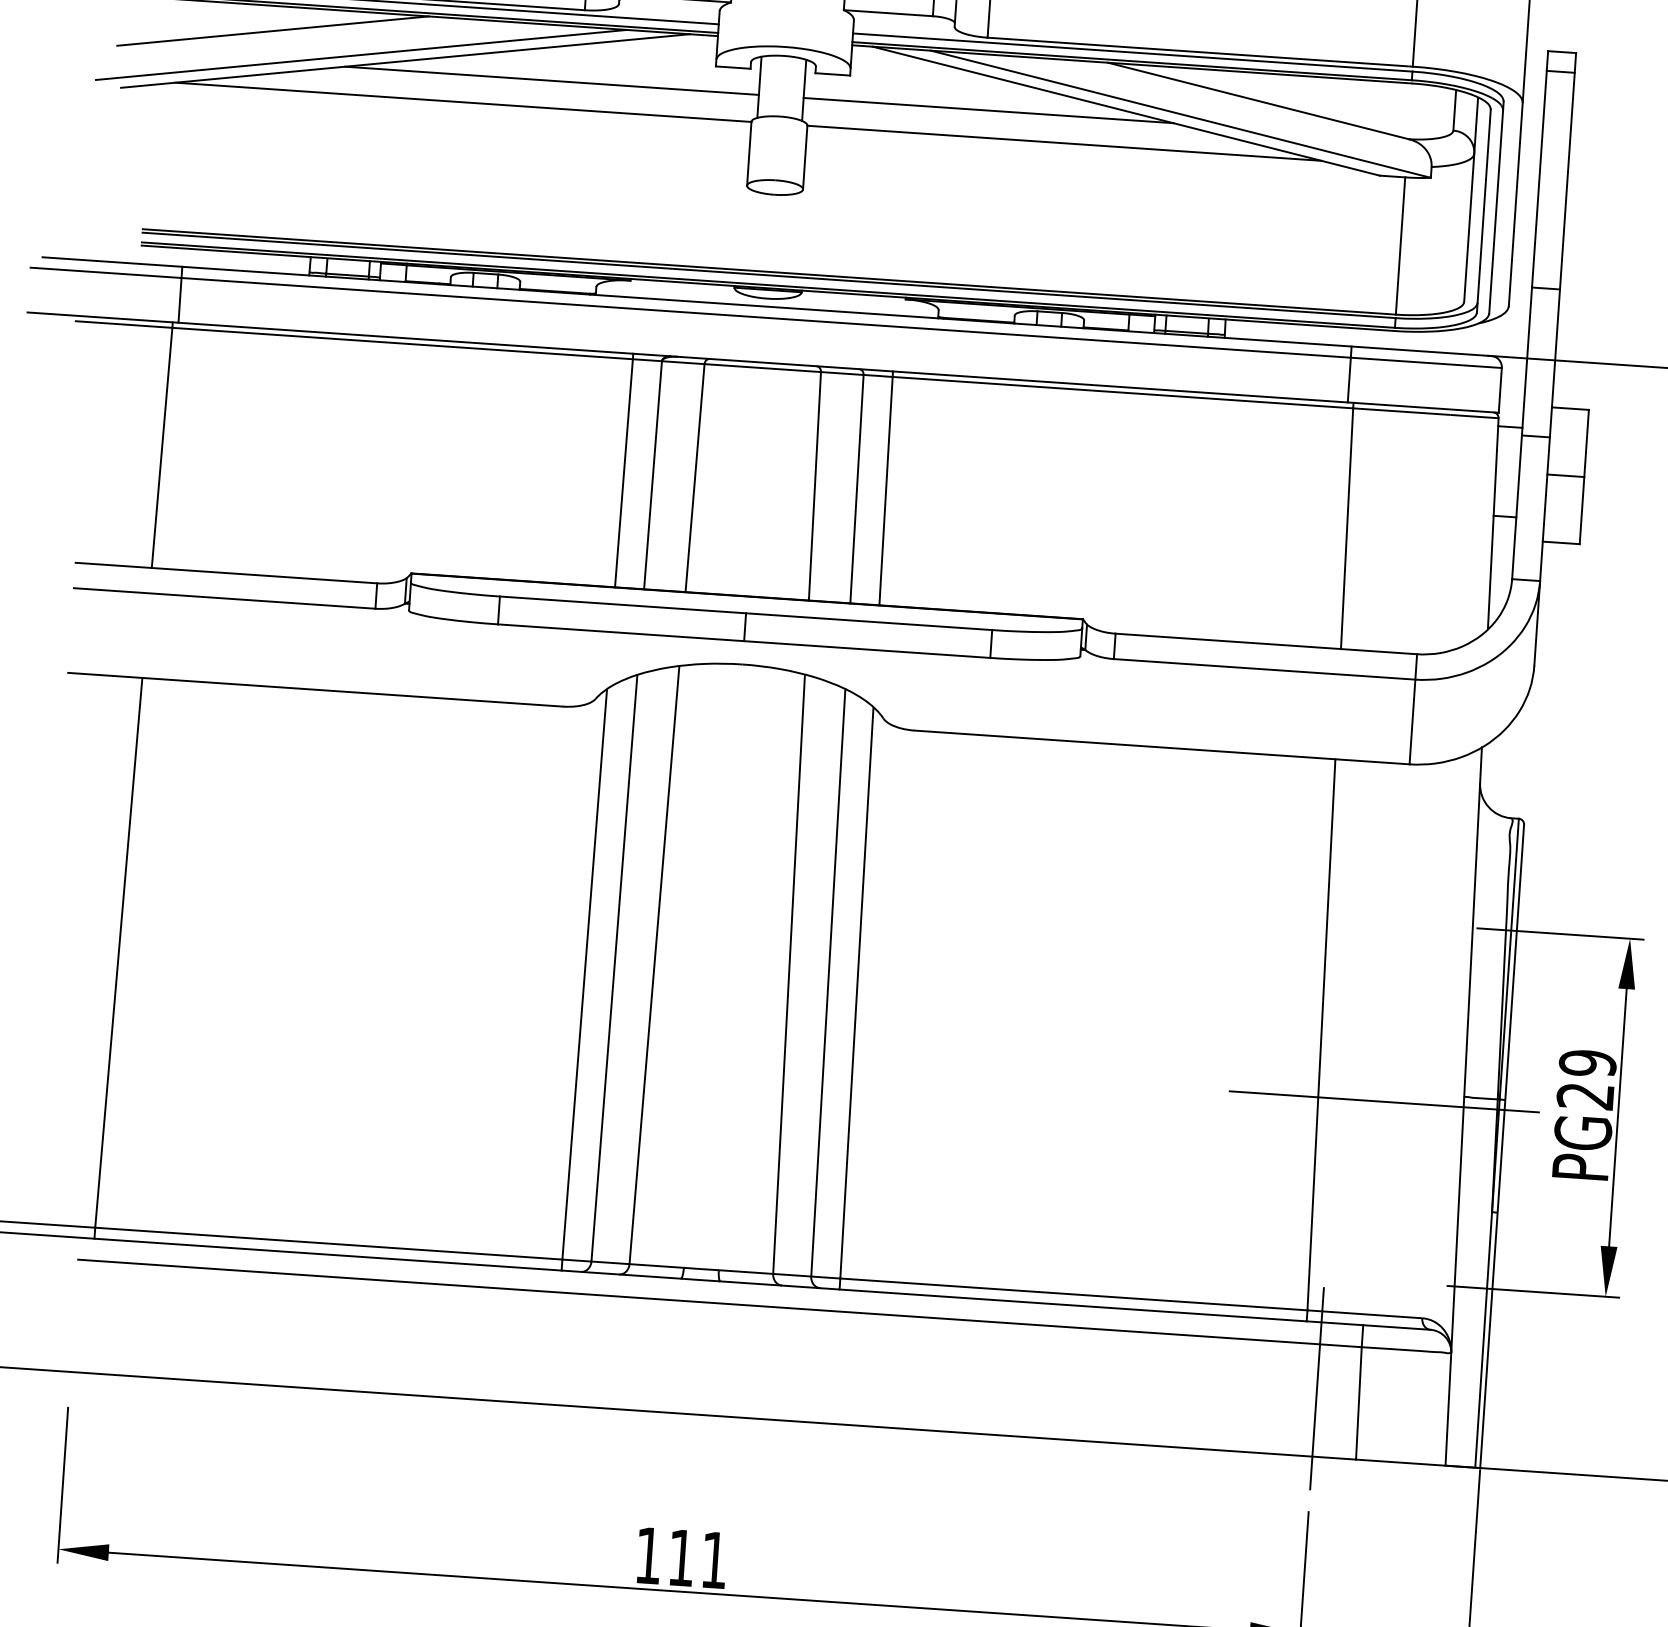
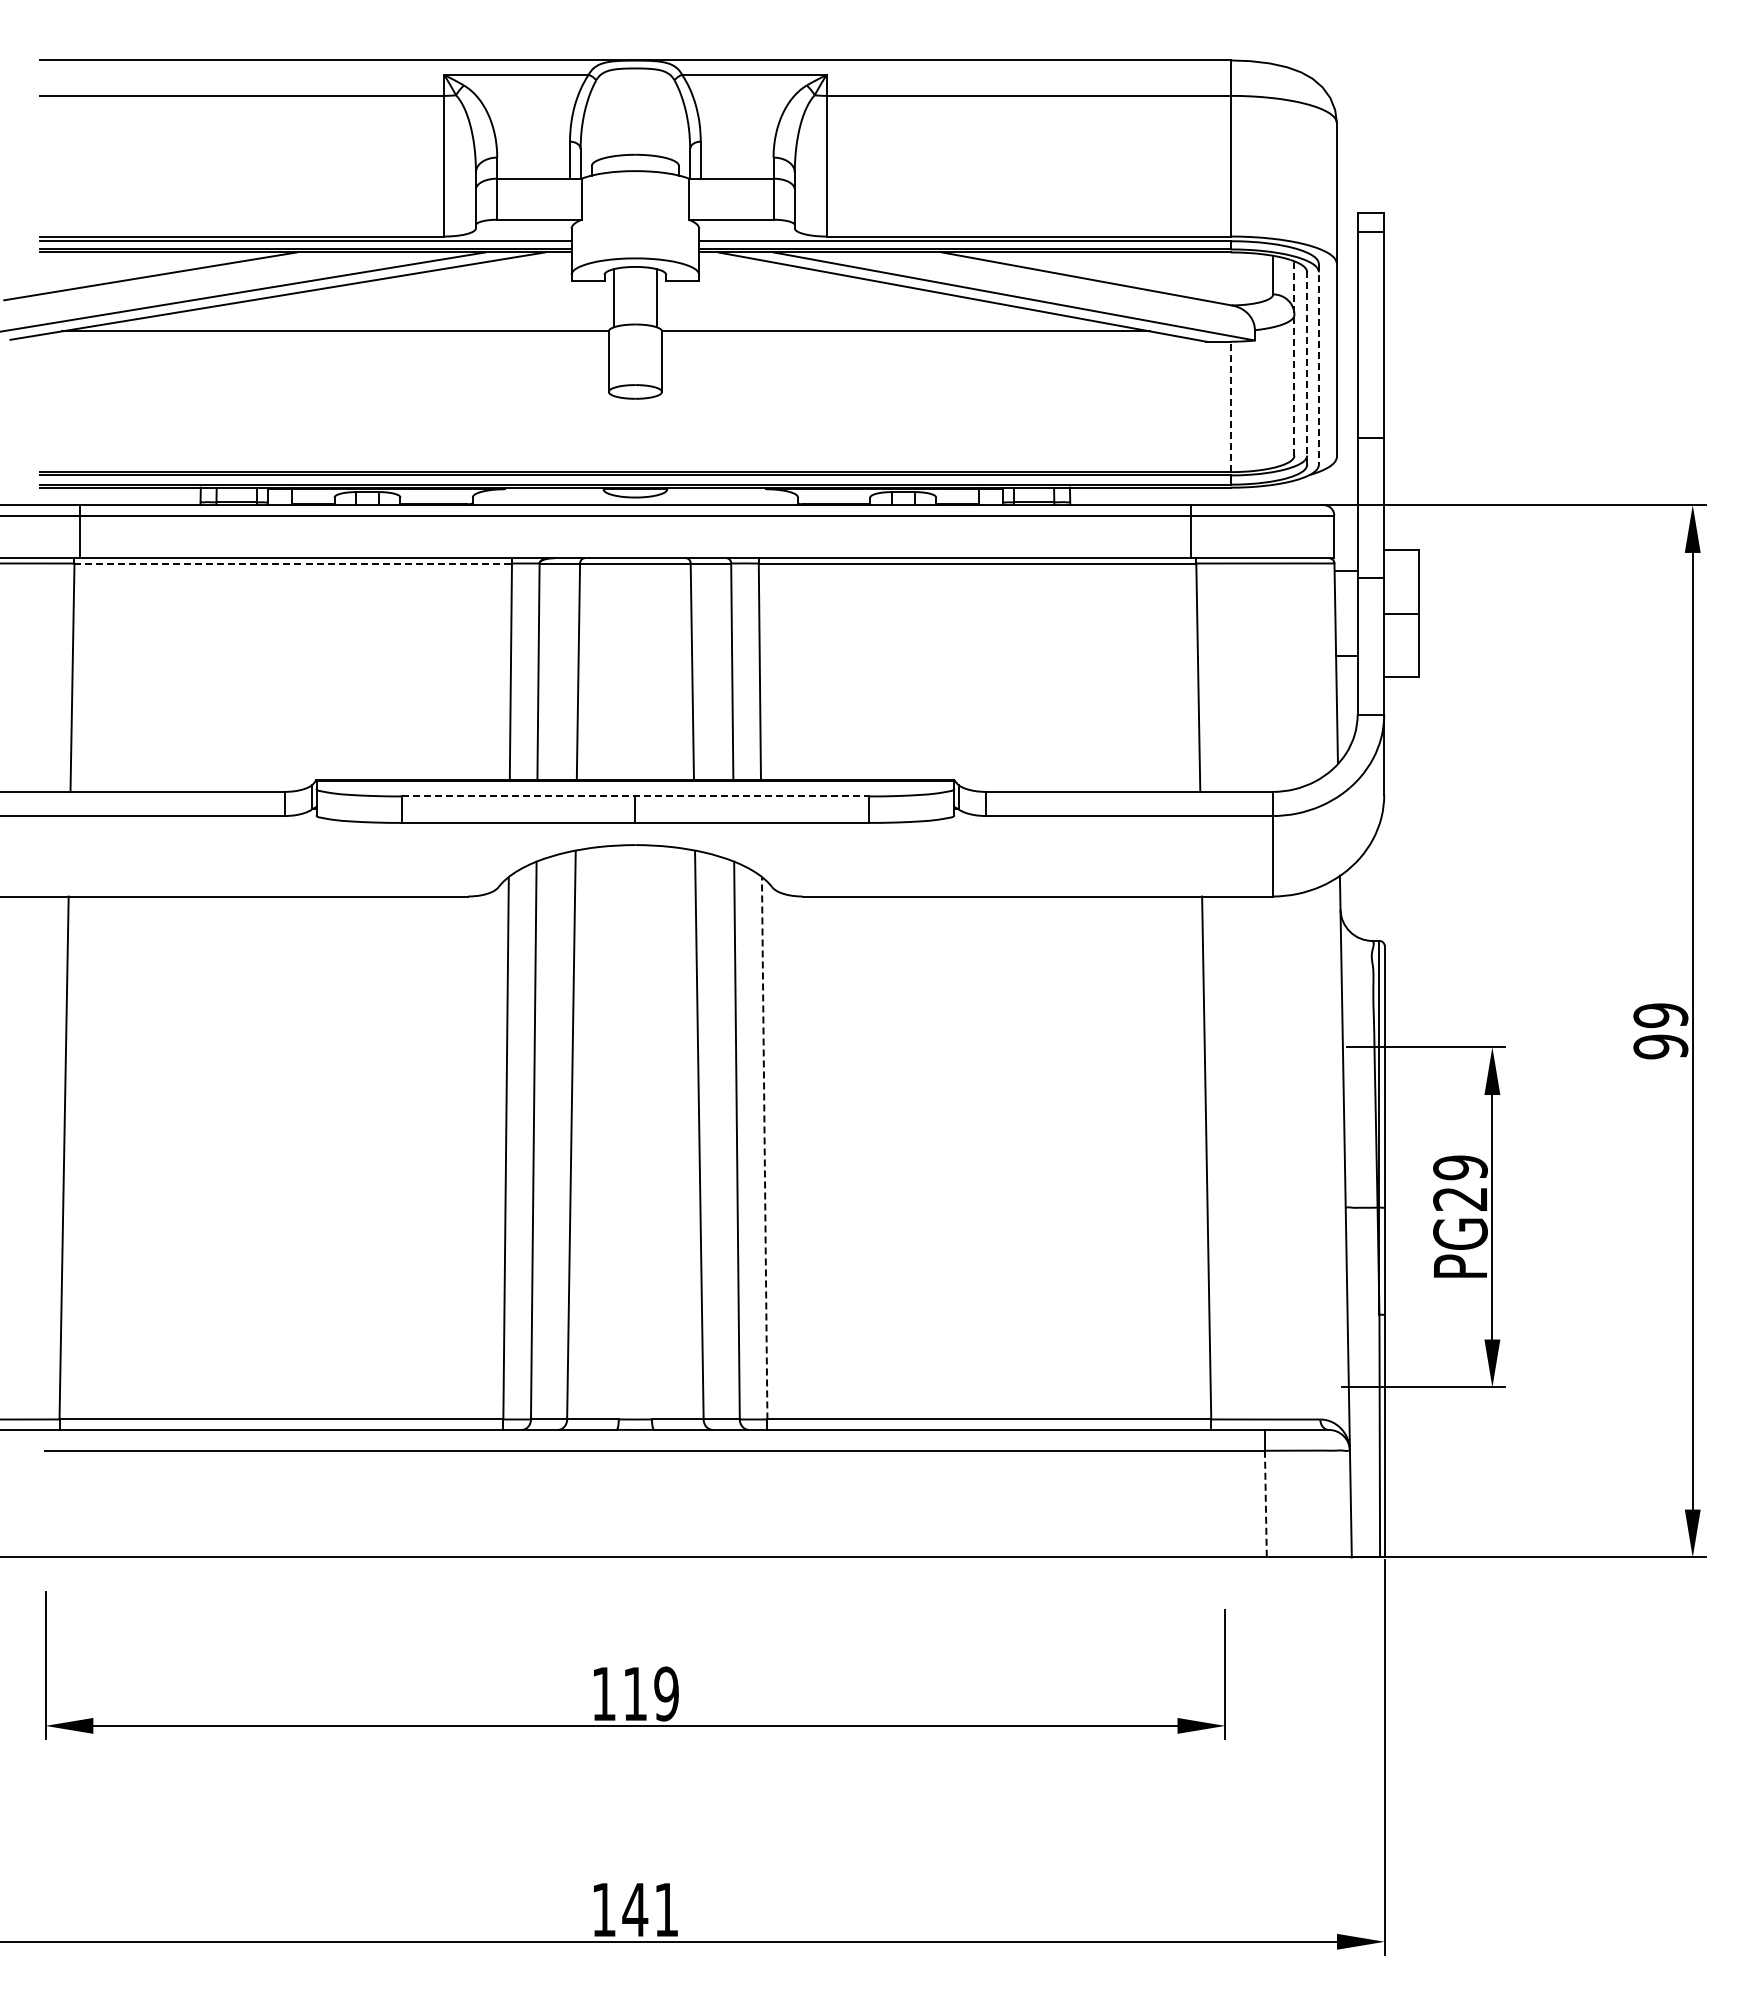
line: (551, 80) -> (417, 305), removed
line: (988, 110) -> (832, 305), removed
line: (1471, 199) -> (1294, 358), solid -> dashed
line: (1496, 207) -> (1318, 364), solid -> dashed
line: (1484, 211) -> (1307, 368), solid -> dashed
line: (1400, 245) -> (1230, 406), solid -> dashed
line: (402, 343) -> (293, 563), solid -> dashed
line: (746, 613) -> (635, 796), solid -> dashed
line: (856, 993) -> (764, 1148), solid -> dashed
line: (1384, 1102) -> (1270, 1217), removed
line: (1317, 1388) -> (1225, 1492), removed
line: (1358, 1403) -> (1265, 1504), solid -> dashed
text: (714, 1559) -> (666, 1693), 111 -> 119

